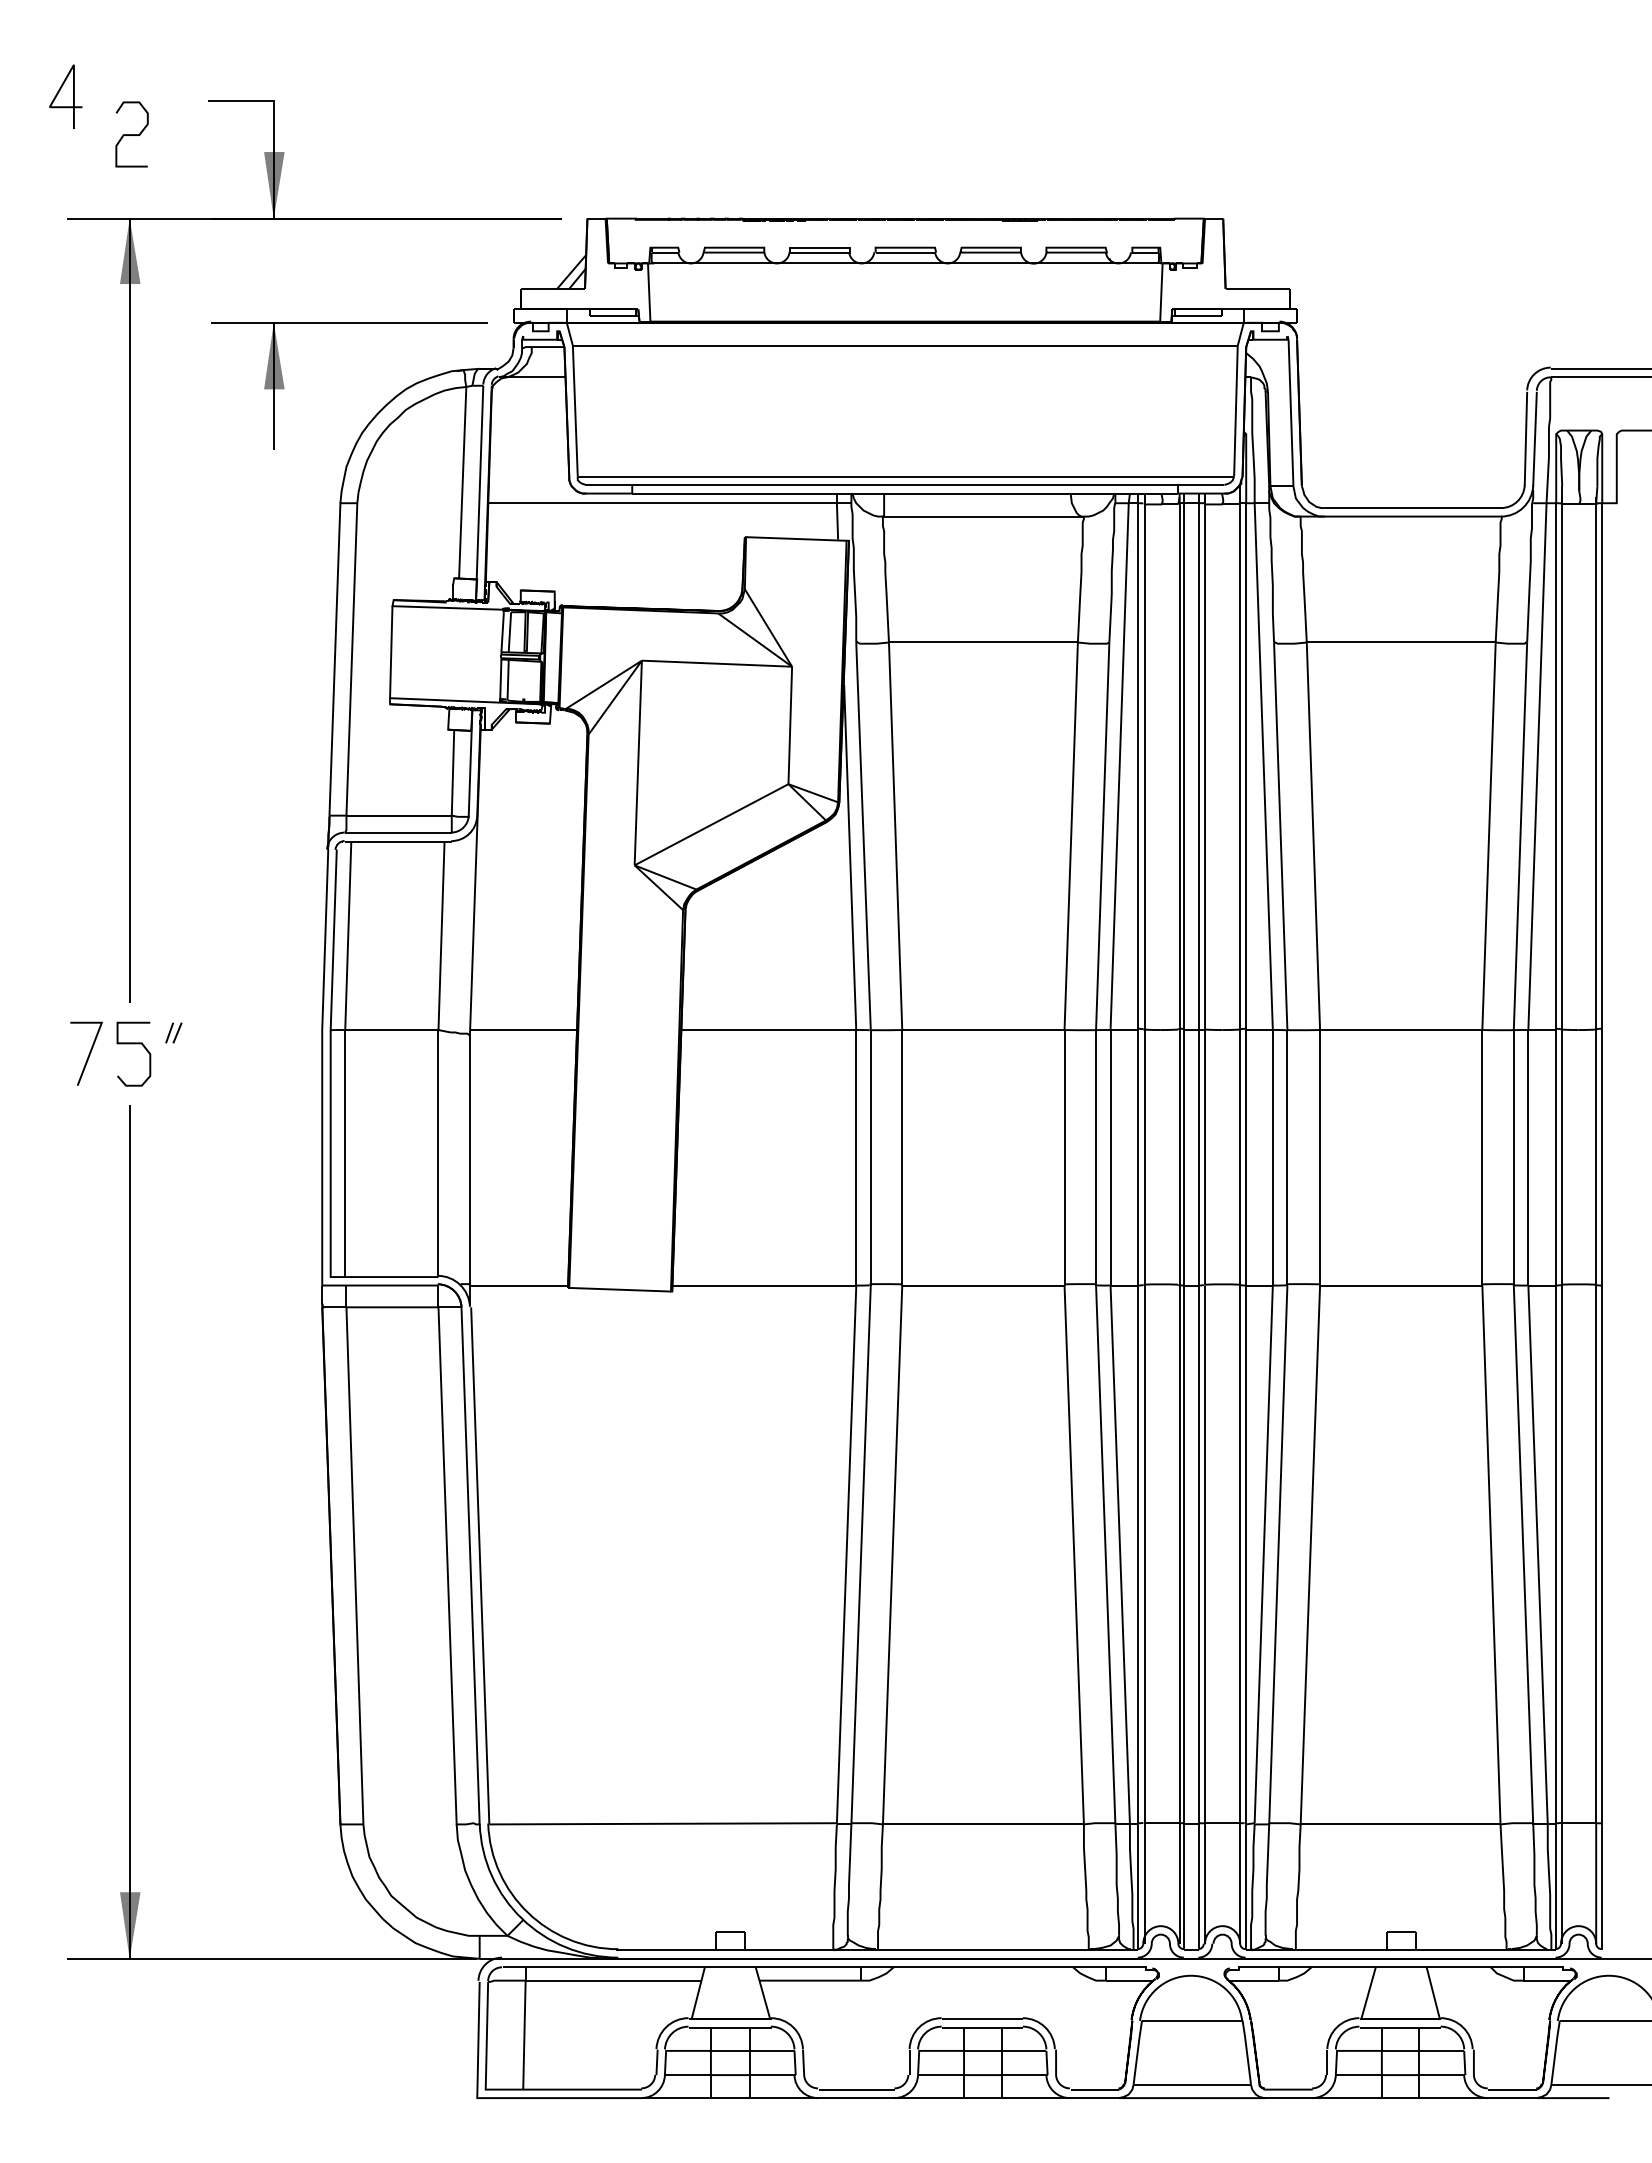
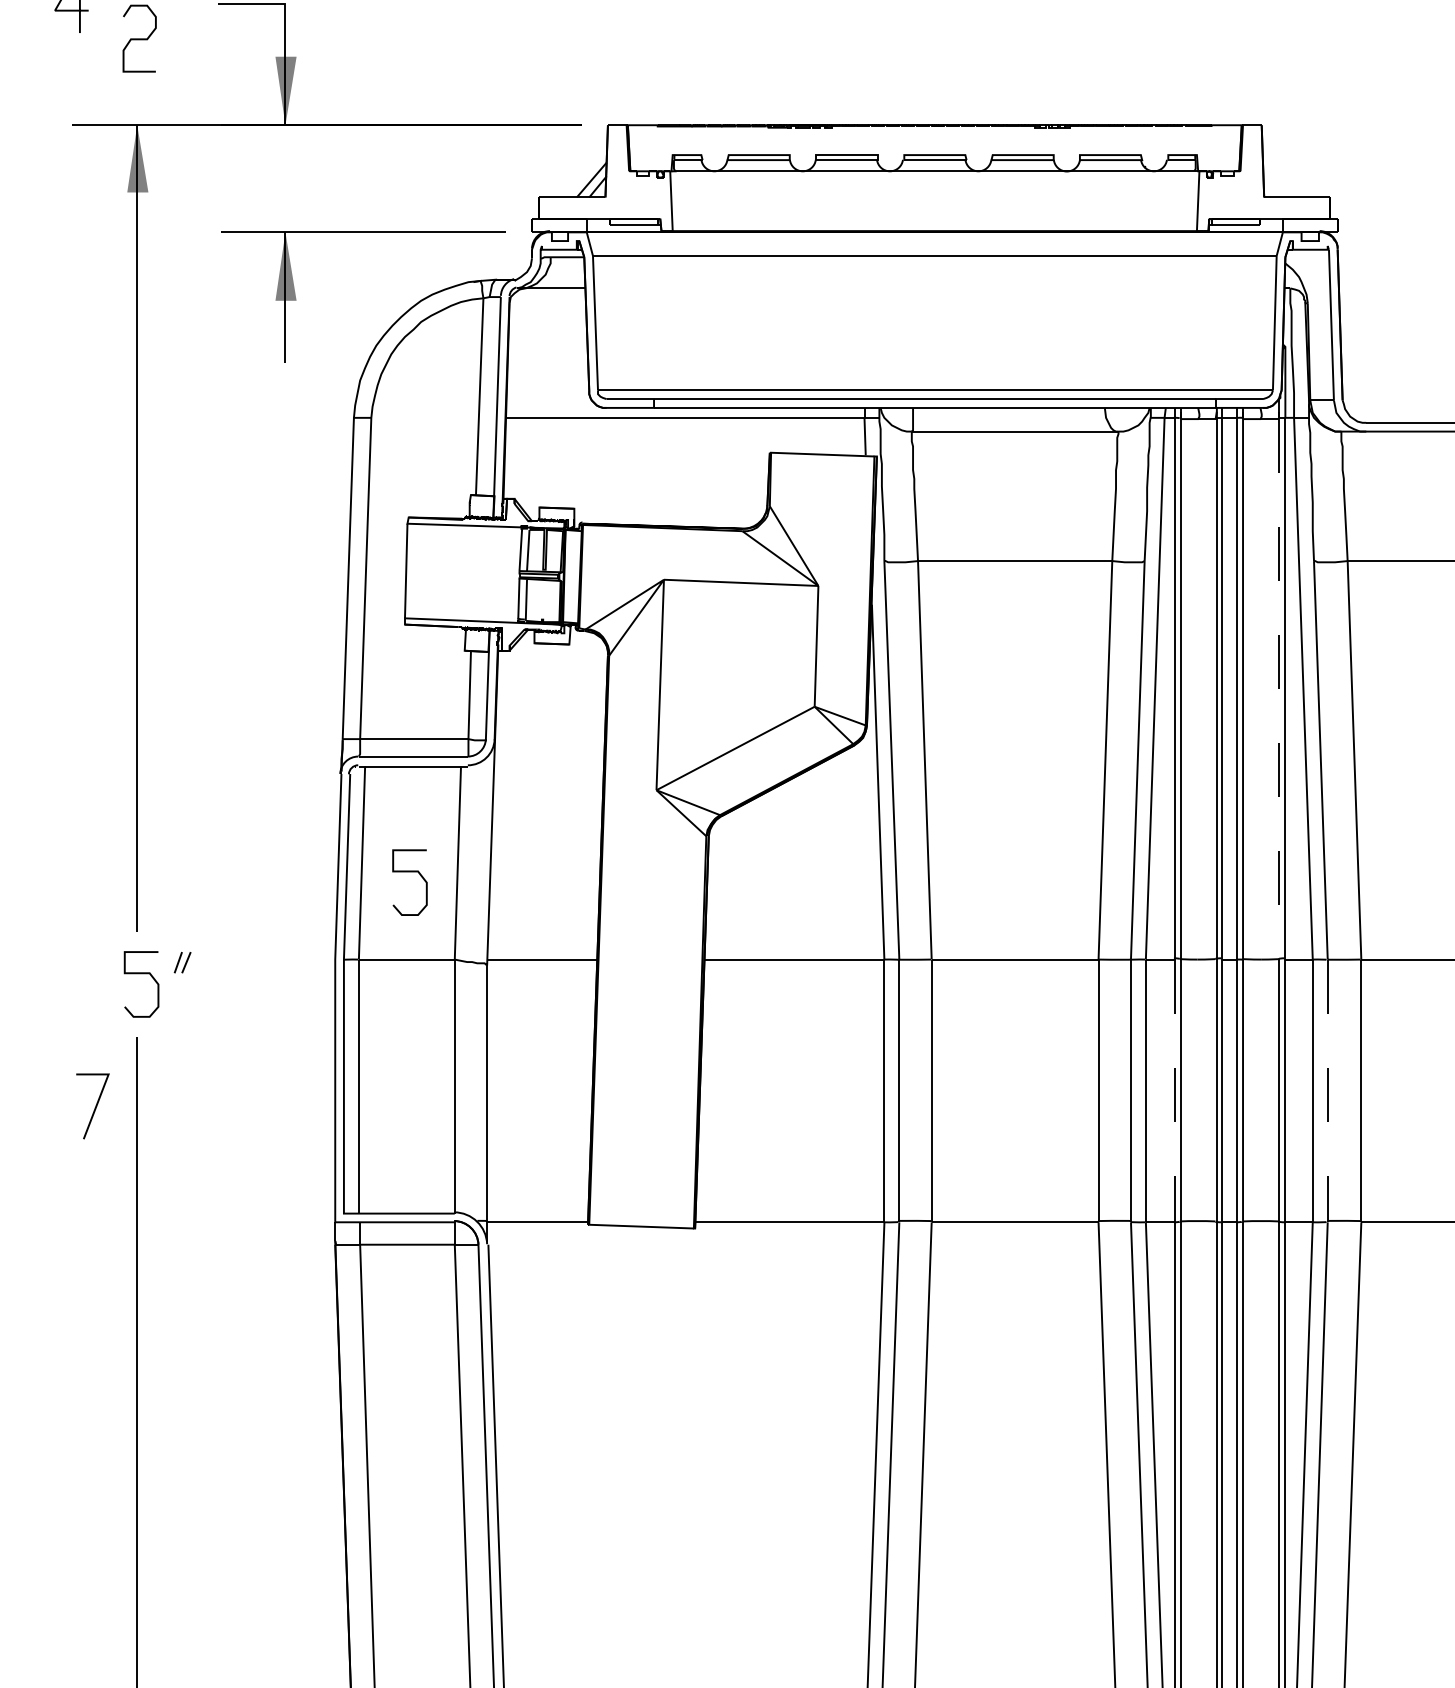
line: (1240, 767) -> (1279, 689), solid -> dashed
curve: (394, 945) -> (409, 872), added
line: (88, 1054) -> (94, 1107), moved
line: (1138, 1157) -> (1174, 1090), solid -> dashed
line: (1287, 1157) -> (1327, 1090), solid -> dashed

